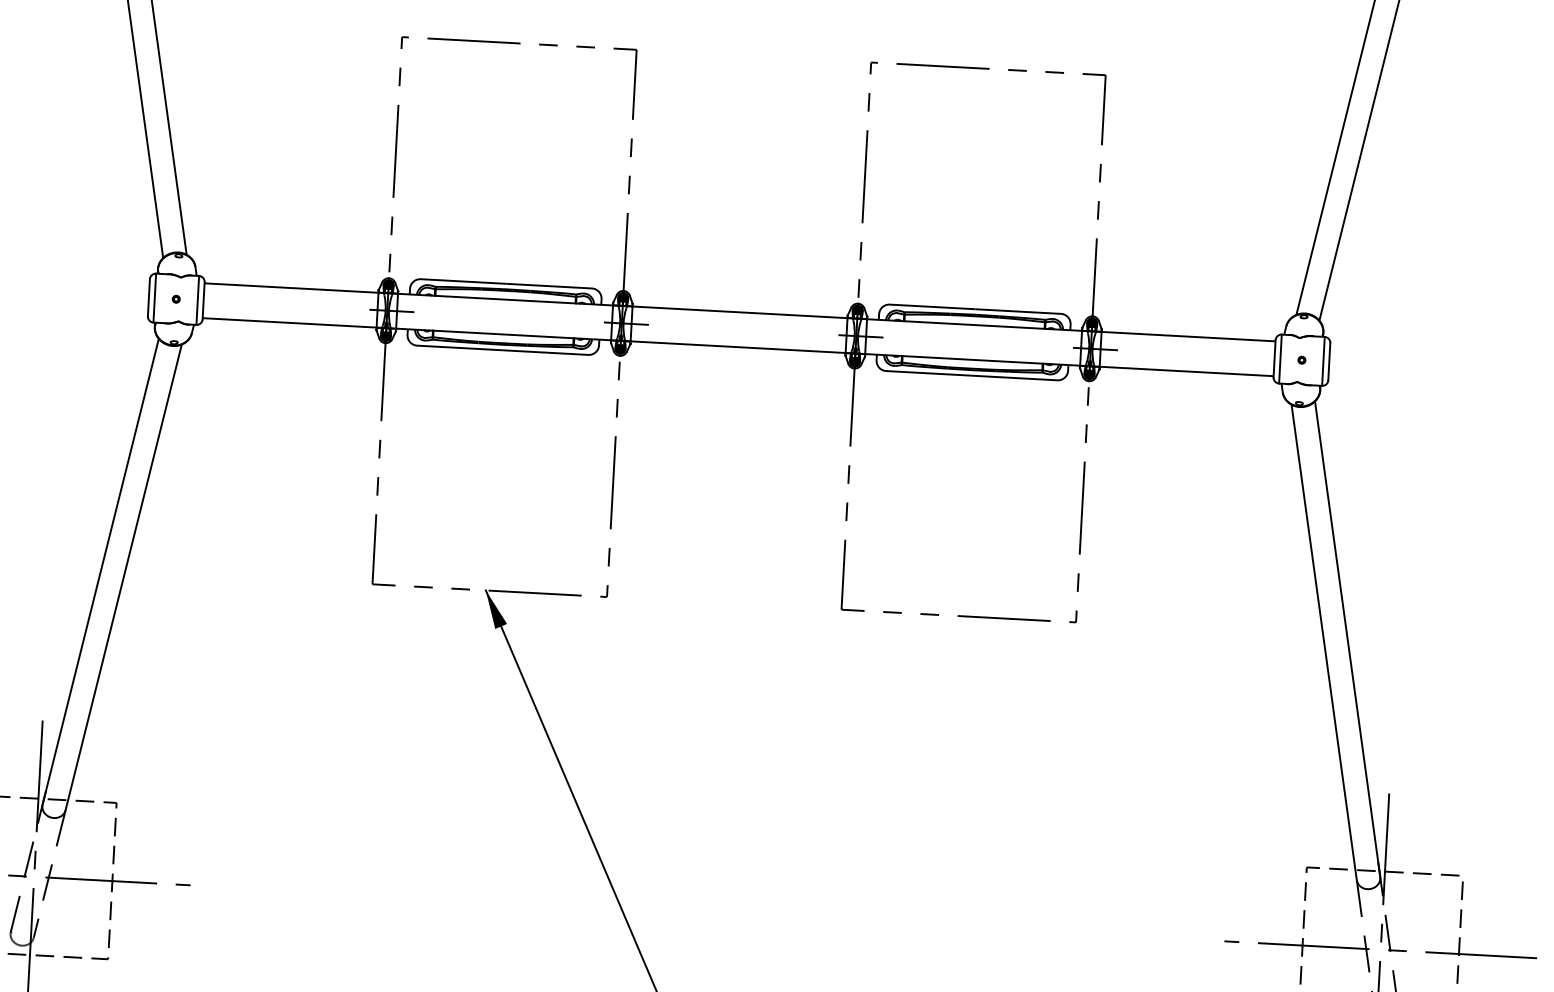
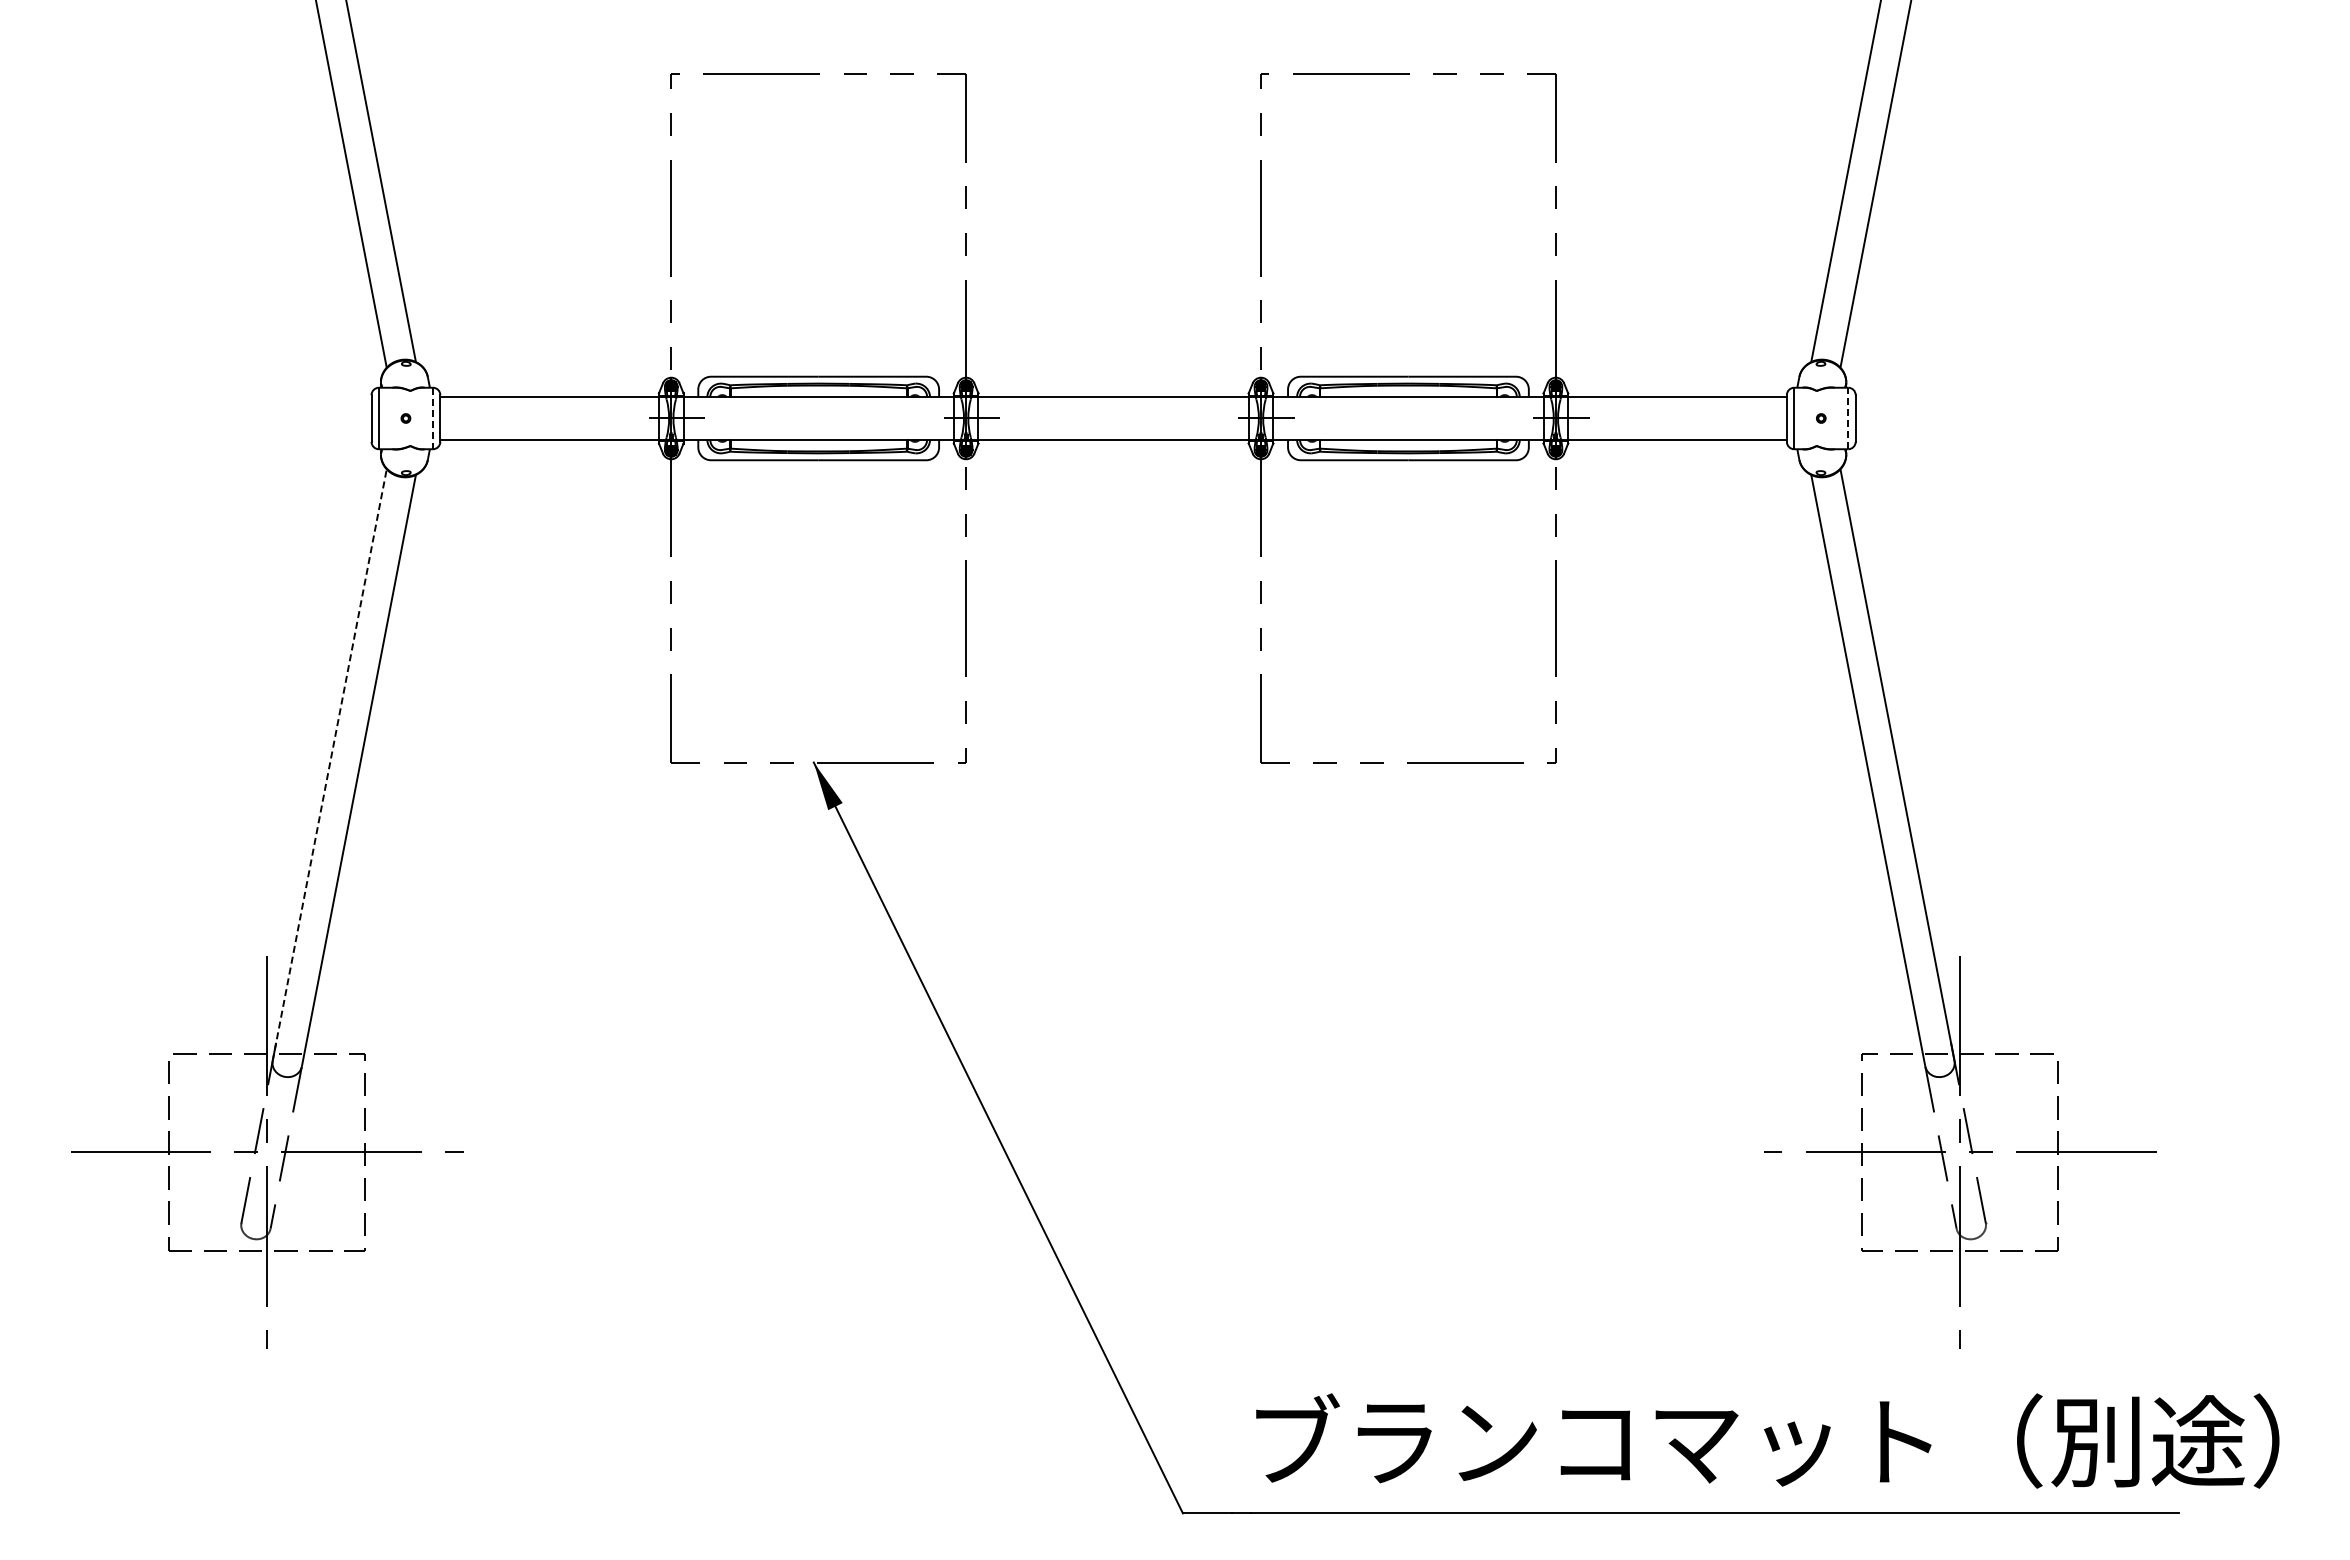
line: (197, 300) -> (432, 418), solid -> dashed
line: (1323, 361) -> (1848, 418), solid -> dashed
line: (100, 571) -> (329, 764), solid -> dashed

